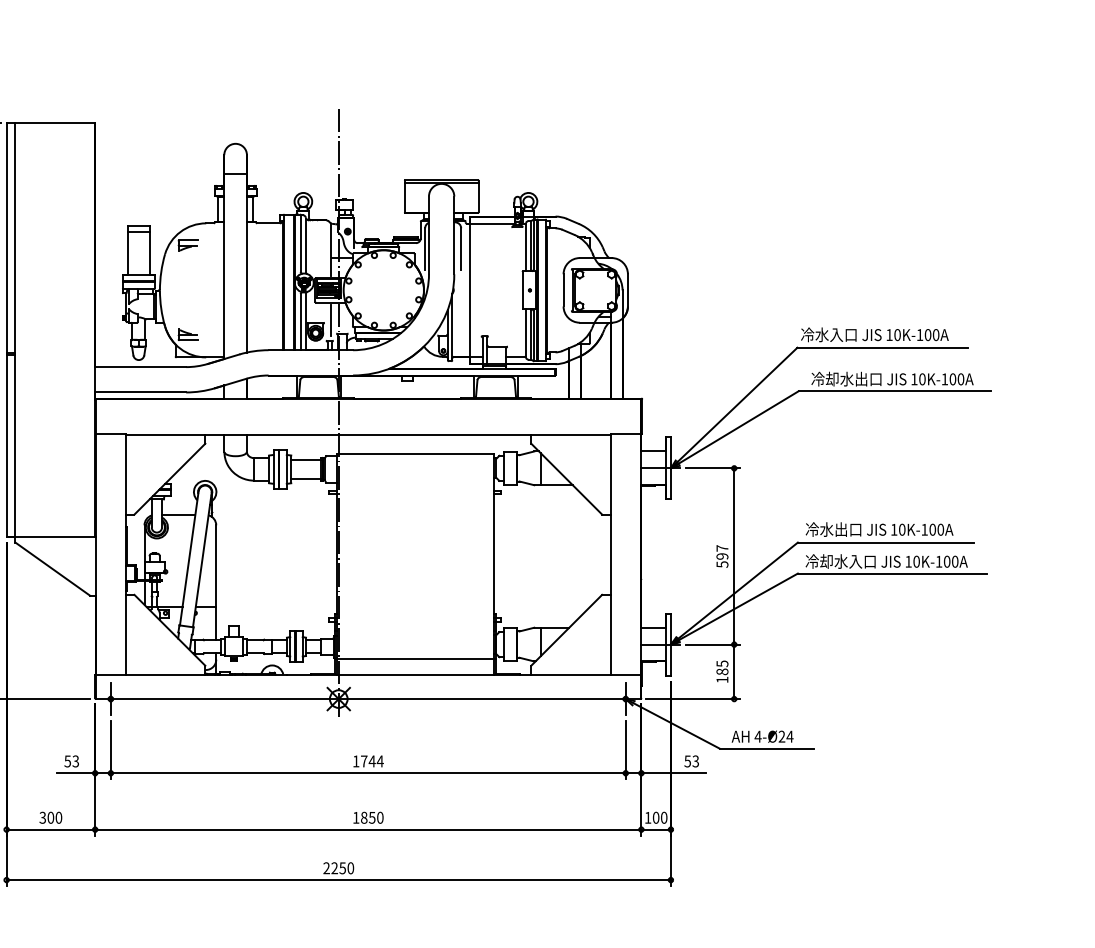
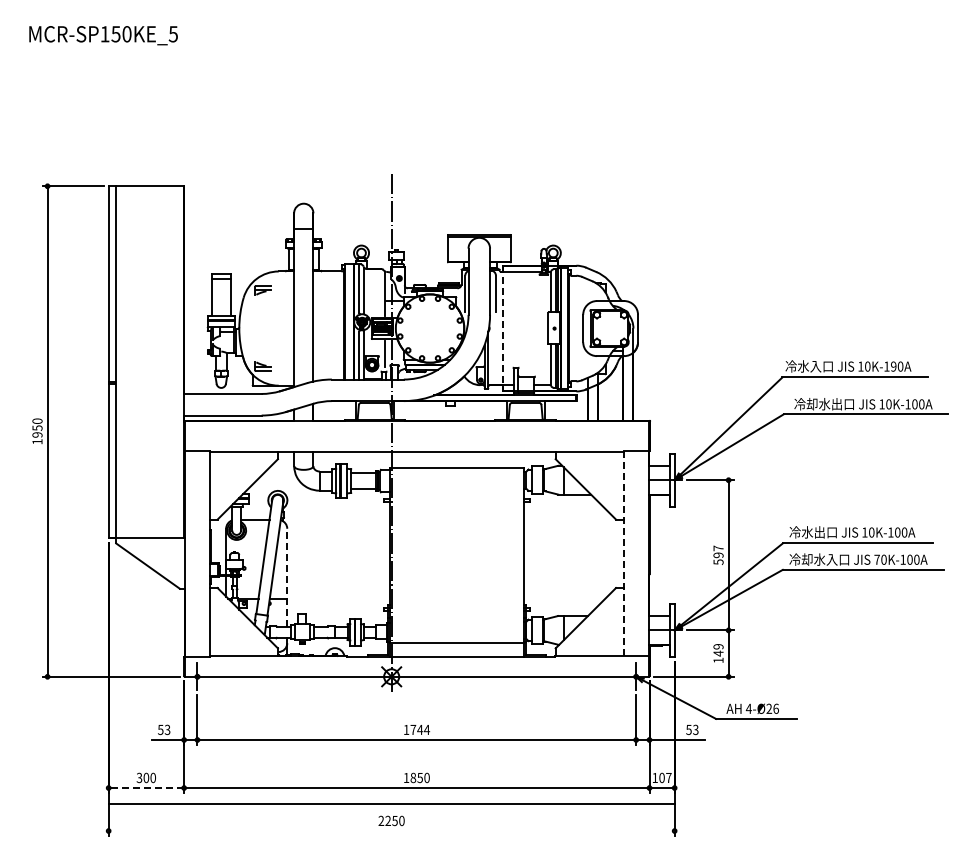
line: (470, 290) -> (503, 328), solid -> dashed
text: (927, 334) -> (893, 366), 10K-100A -> 10K-190A
line: (610, 554) -> (623, 553), solid -> dashed
text: (907, 561) -> (876, 559), 10K-100A -> 70K-100A
line: (216, 582) -> (287, 577), solid -> dashed
text: (722, 668) -> (718, 650), 185 -> 149
text: (790, 736) -> (776, 708), 4-Ø24 -> 4-Ø26
text: (663, 817) -> (668, 777), 100 -> 107
line: (51, 830) -> (146, 788), solid -> dashed
line: (338, 880) -> (391, 804), moved

